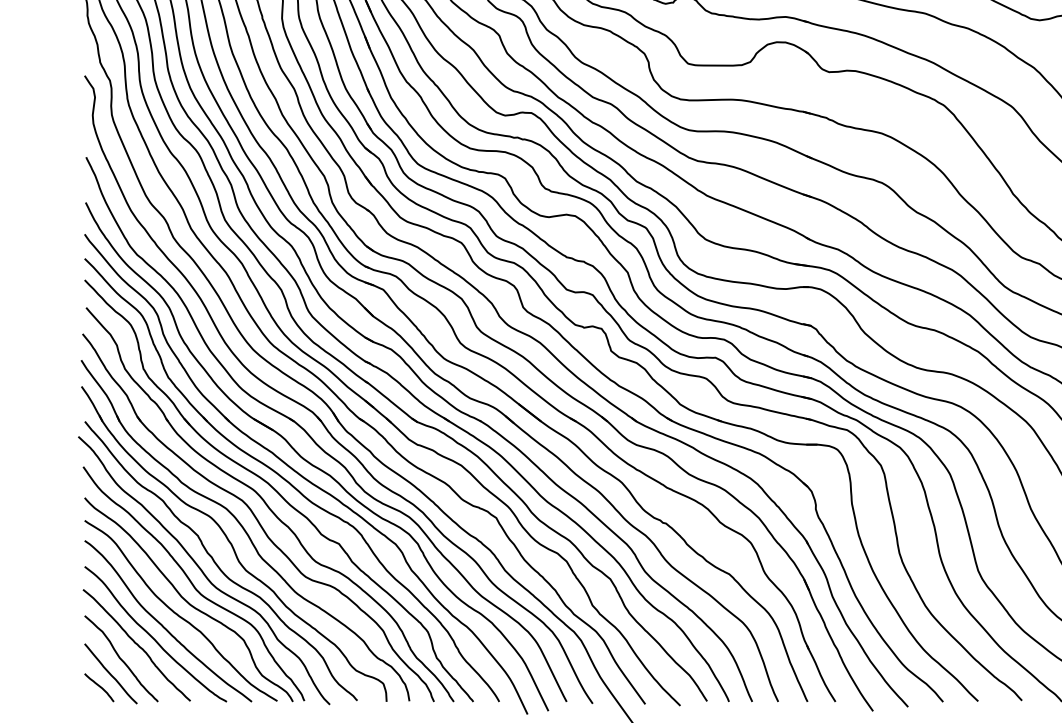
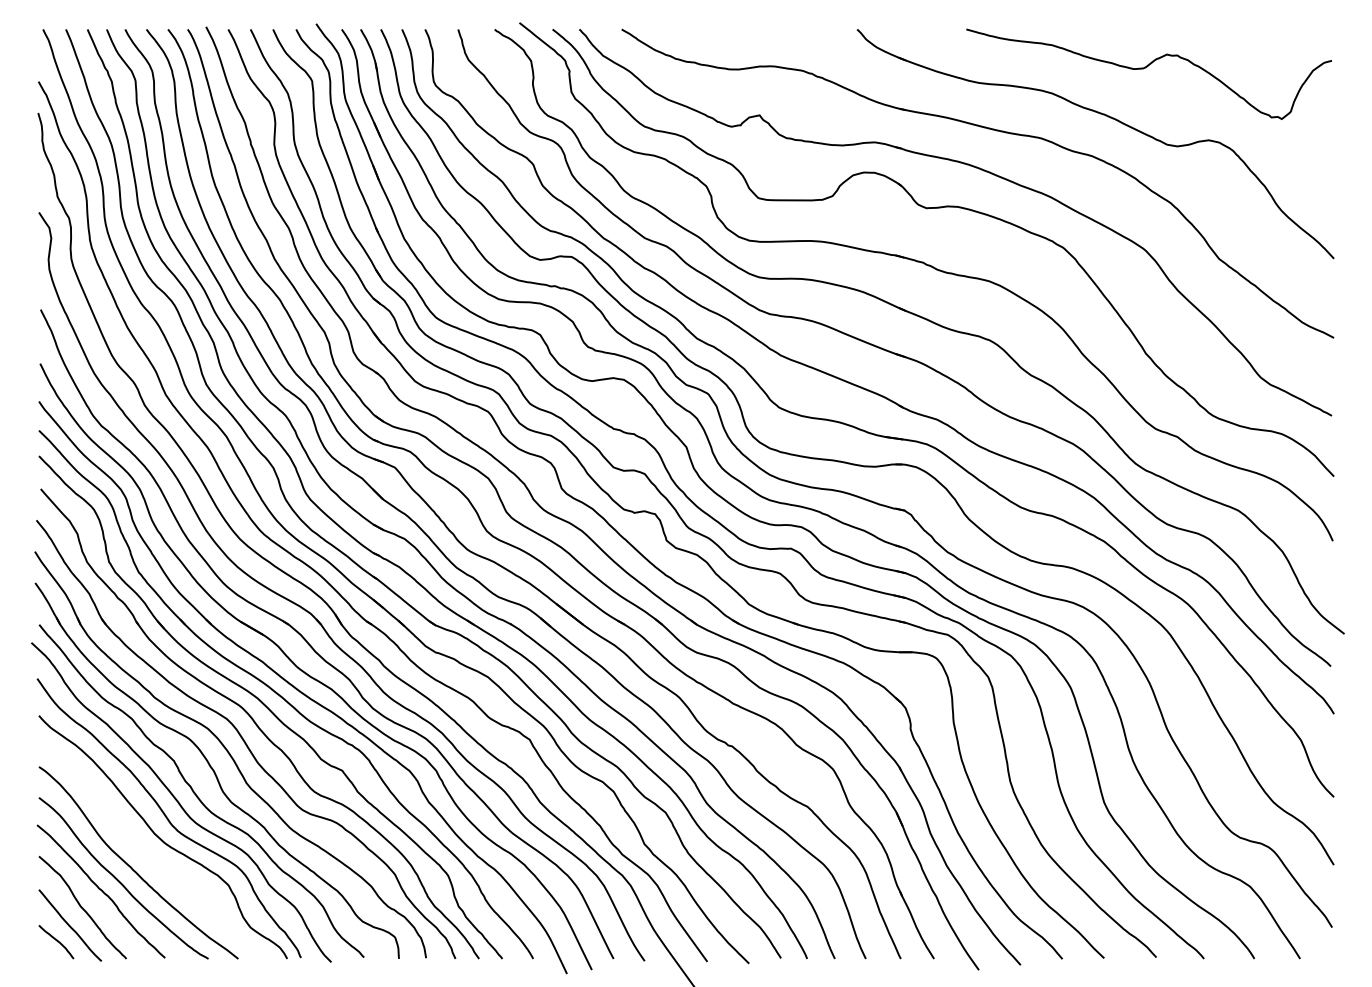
curve: (177, 613) -> (149, 853), removed

